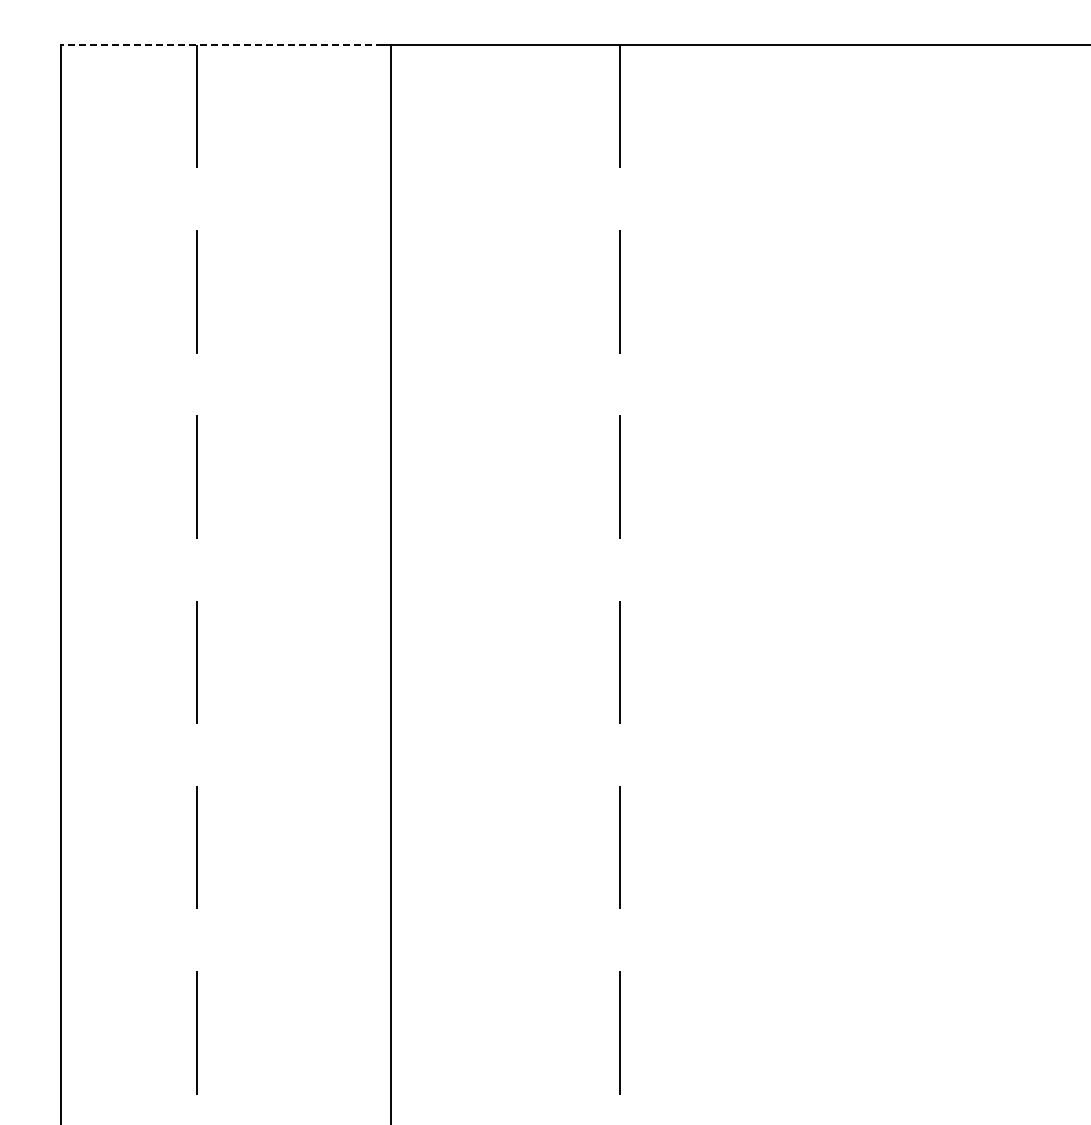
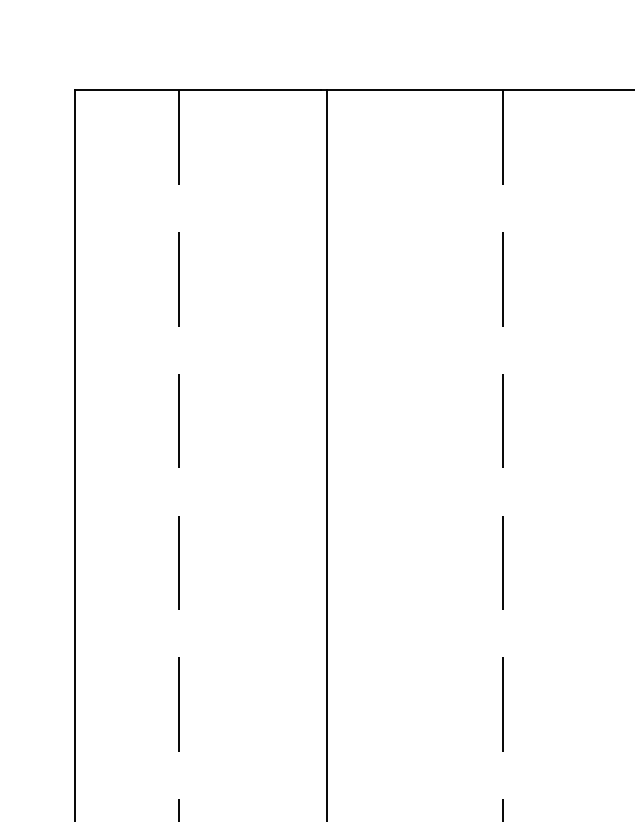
line: (222, 44) -> (198, 89), dashed -> solid

